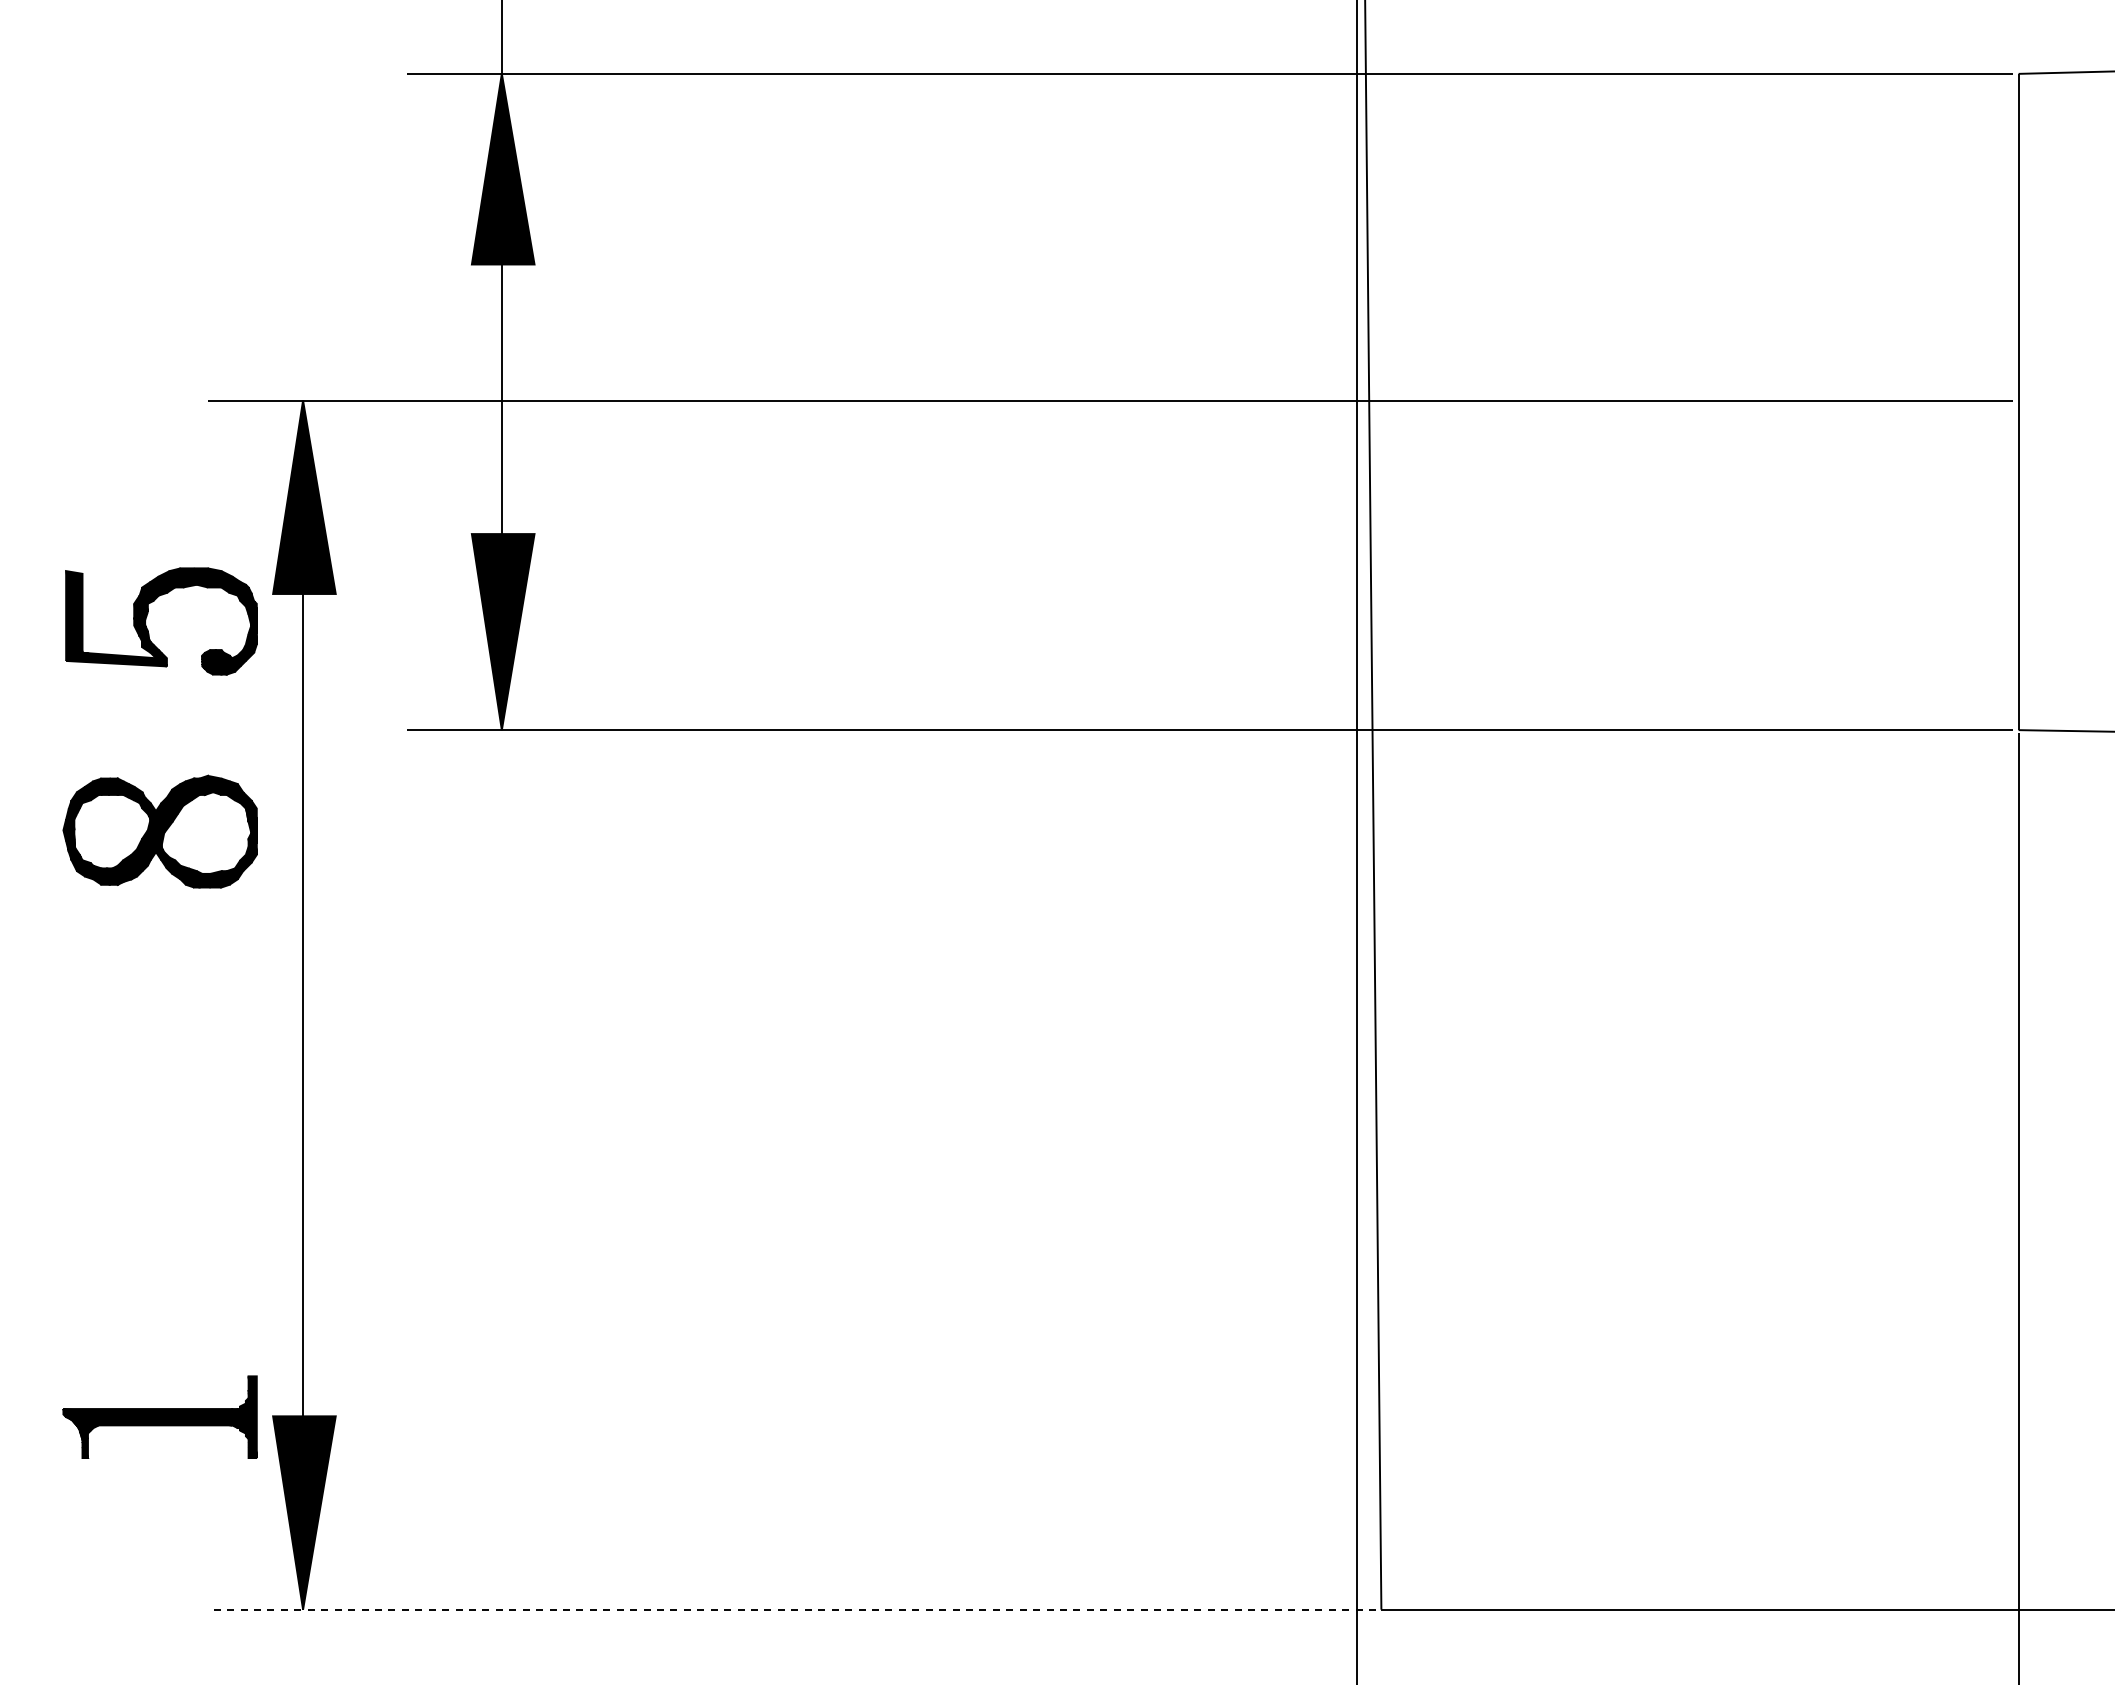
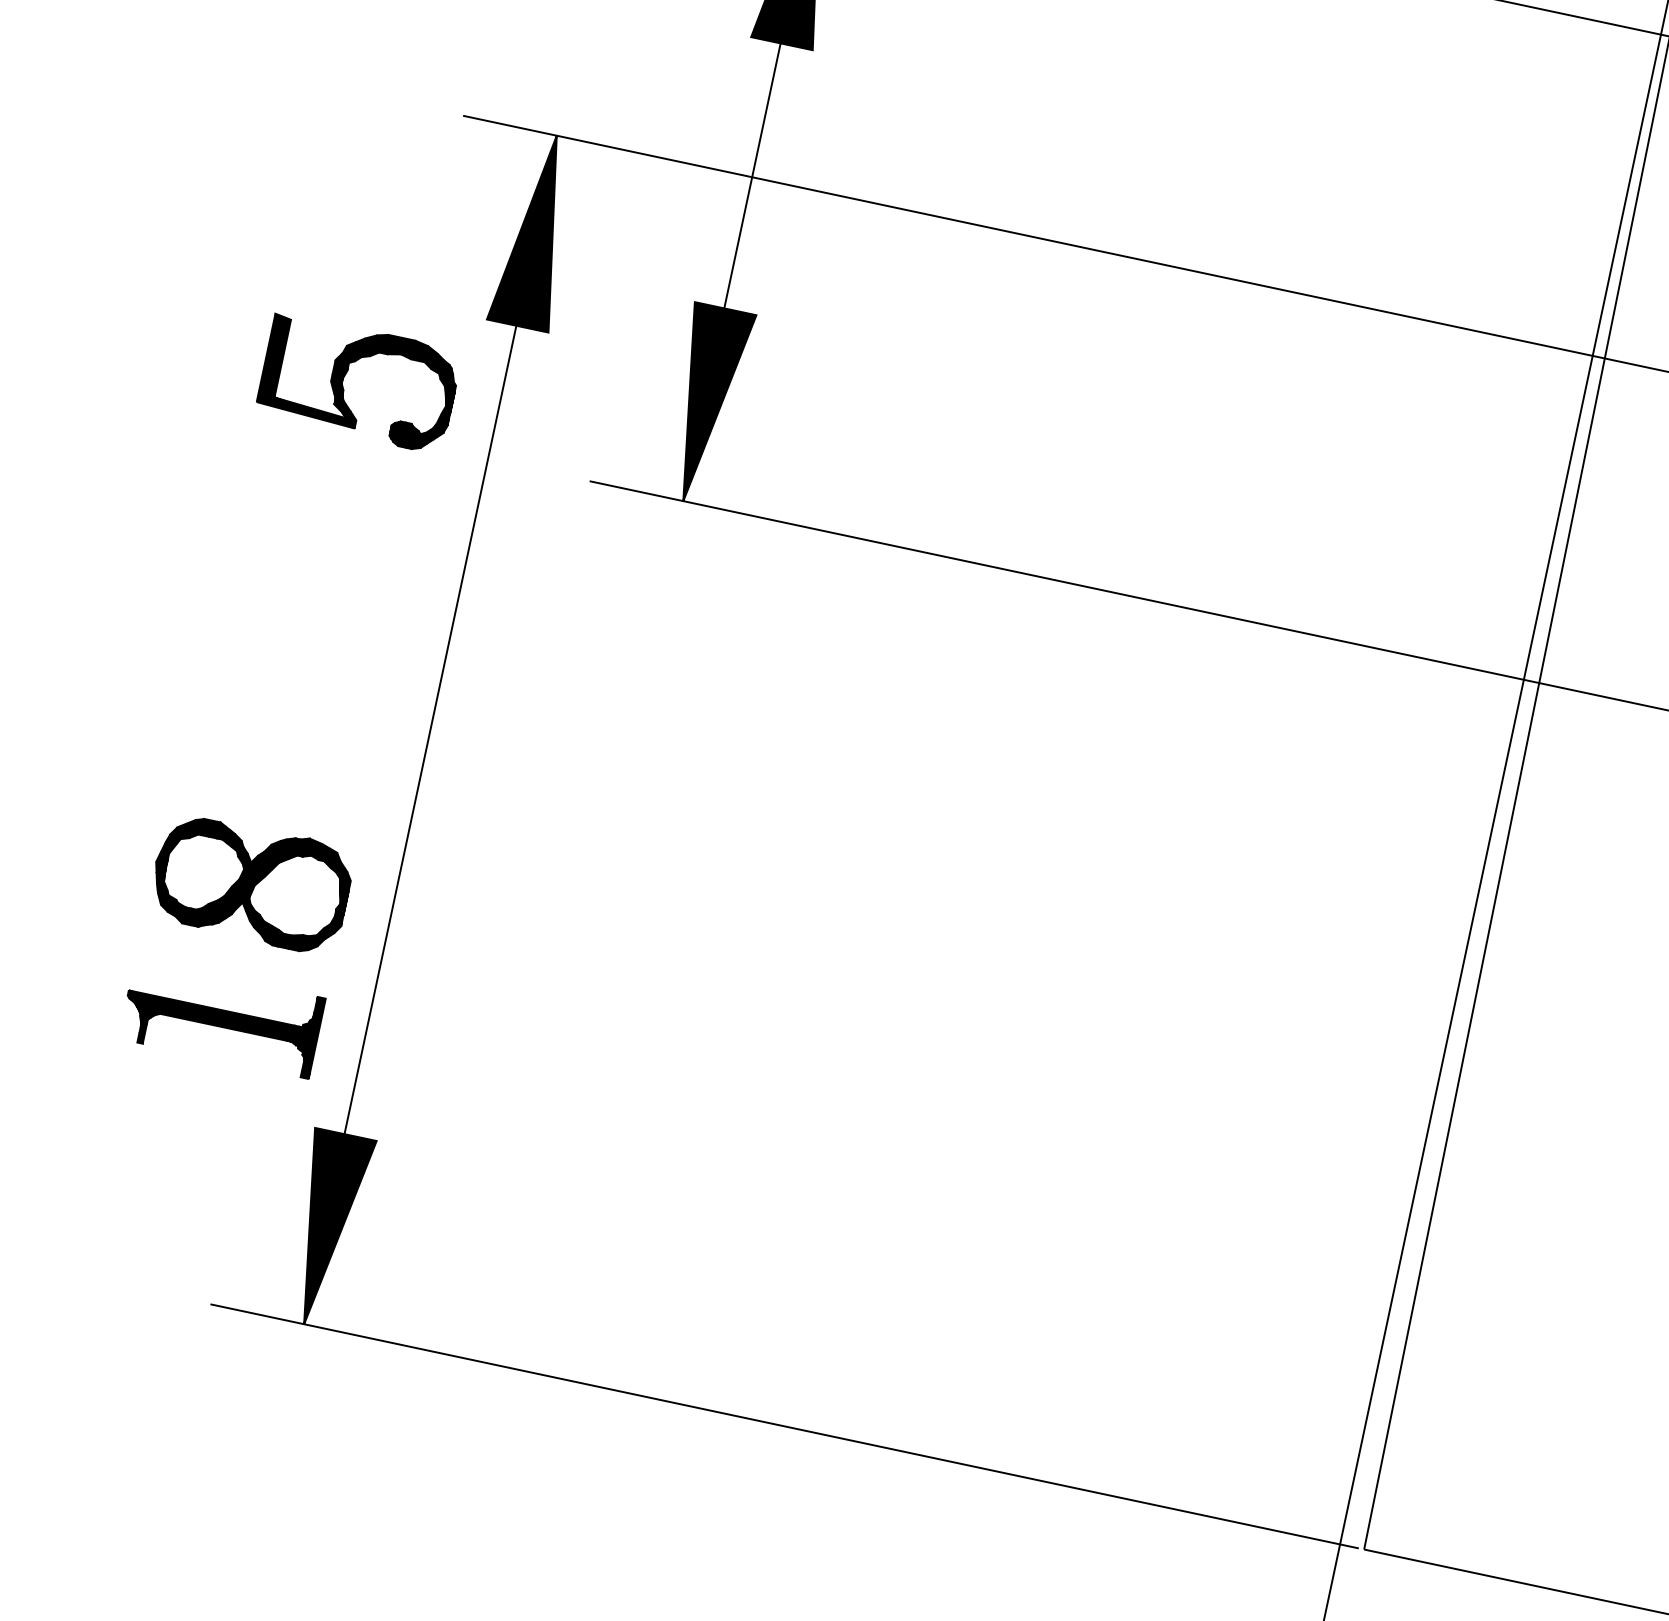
part: (147, 616) -> (345, 375), moved
part: (159, 831) -> (250, 883), moved
part: (159, 1416) -> (221, 1017), moved
line: (791, 1609) -> (784, 1426), dashed -> solid

